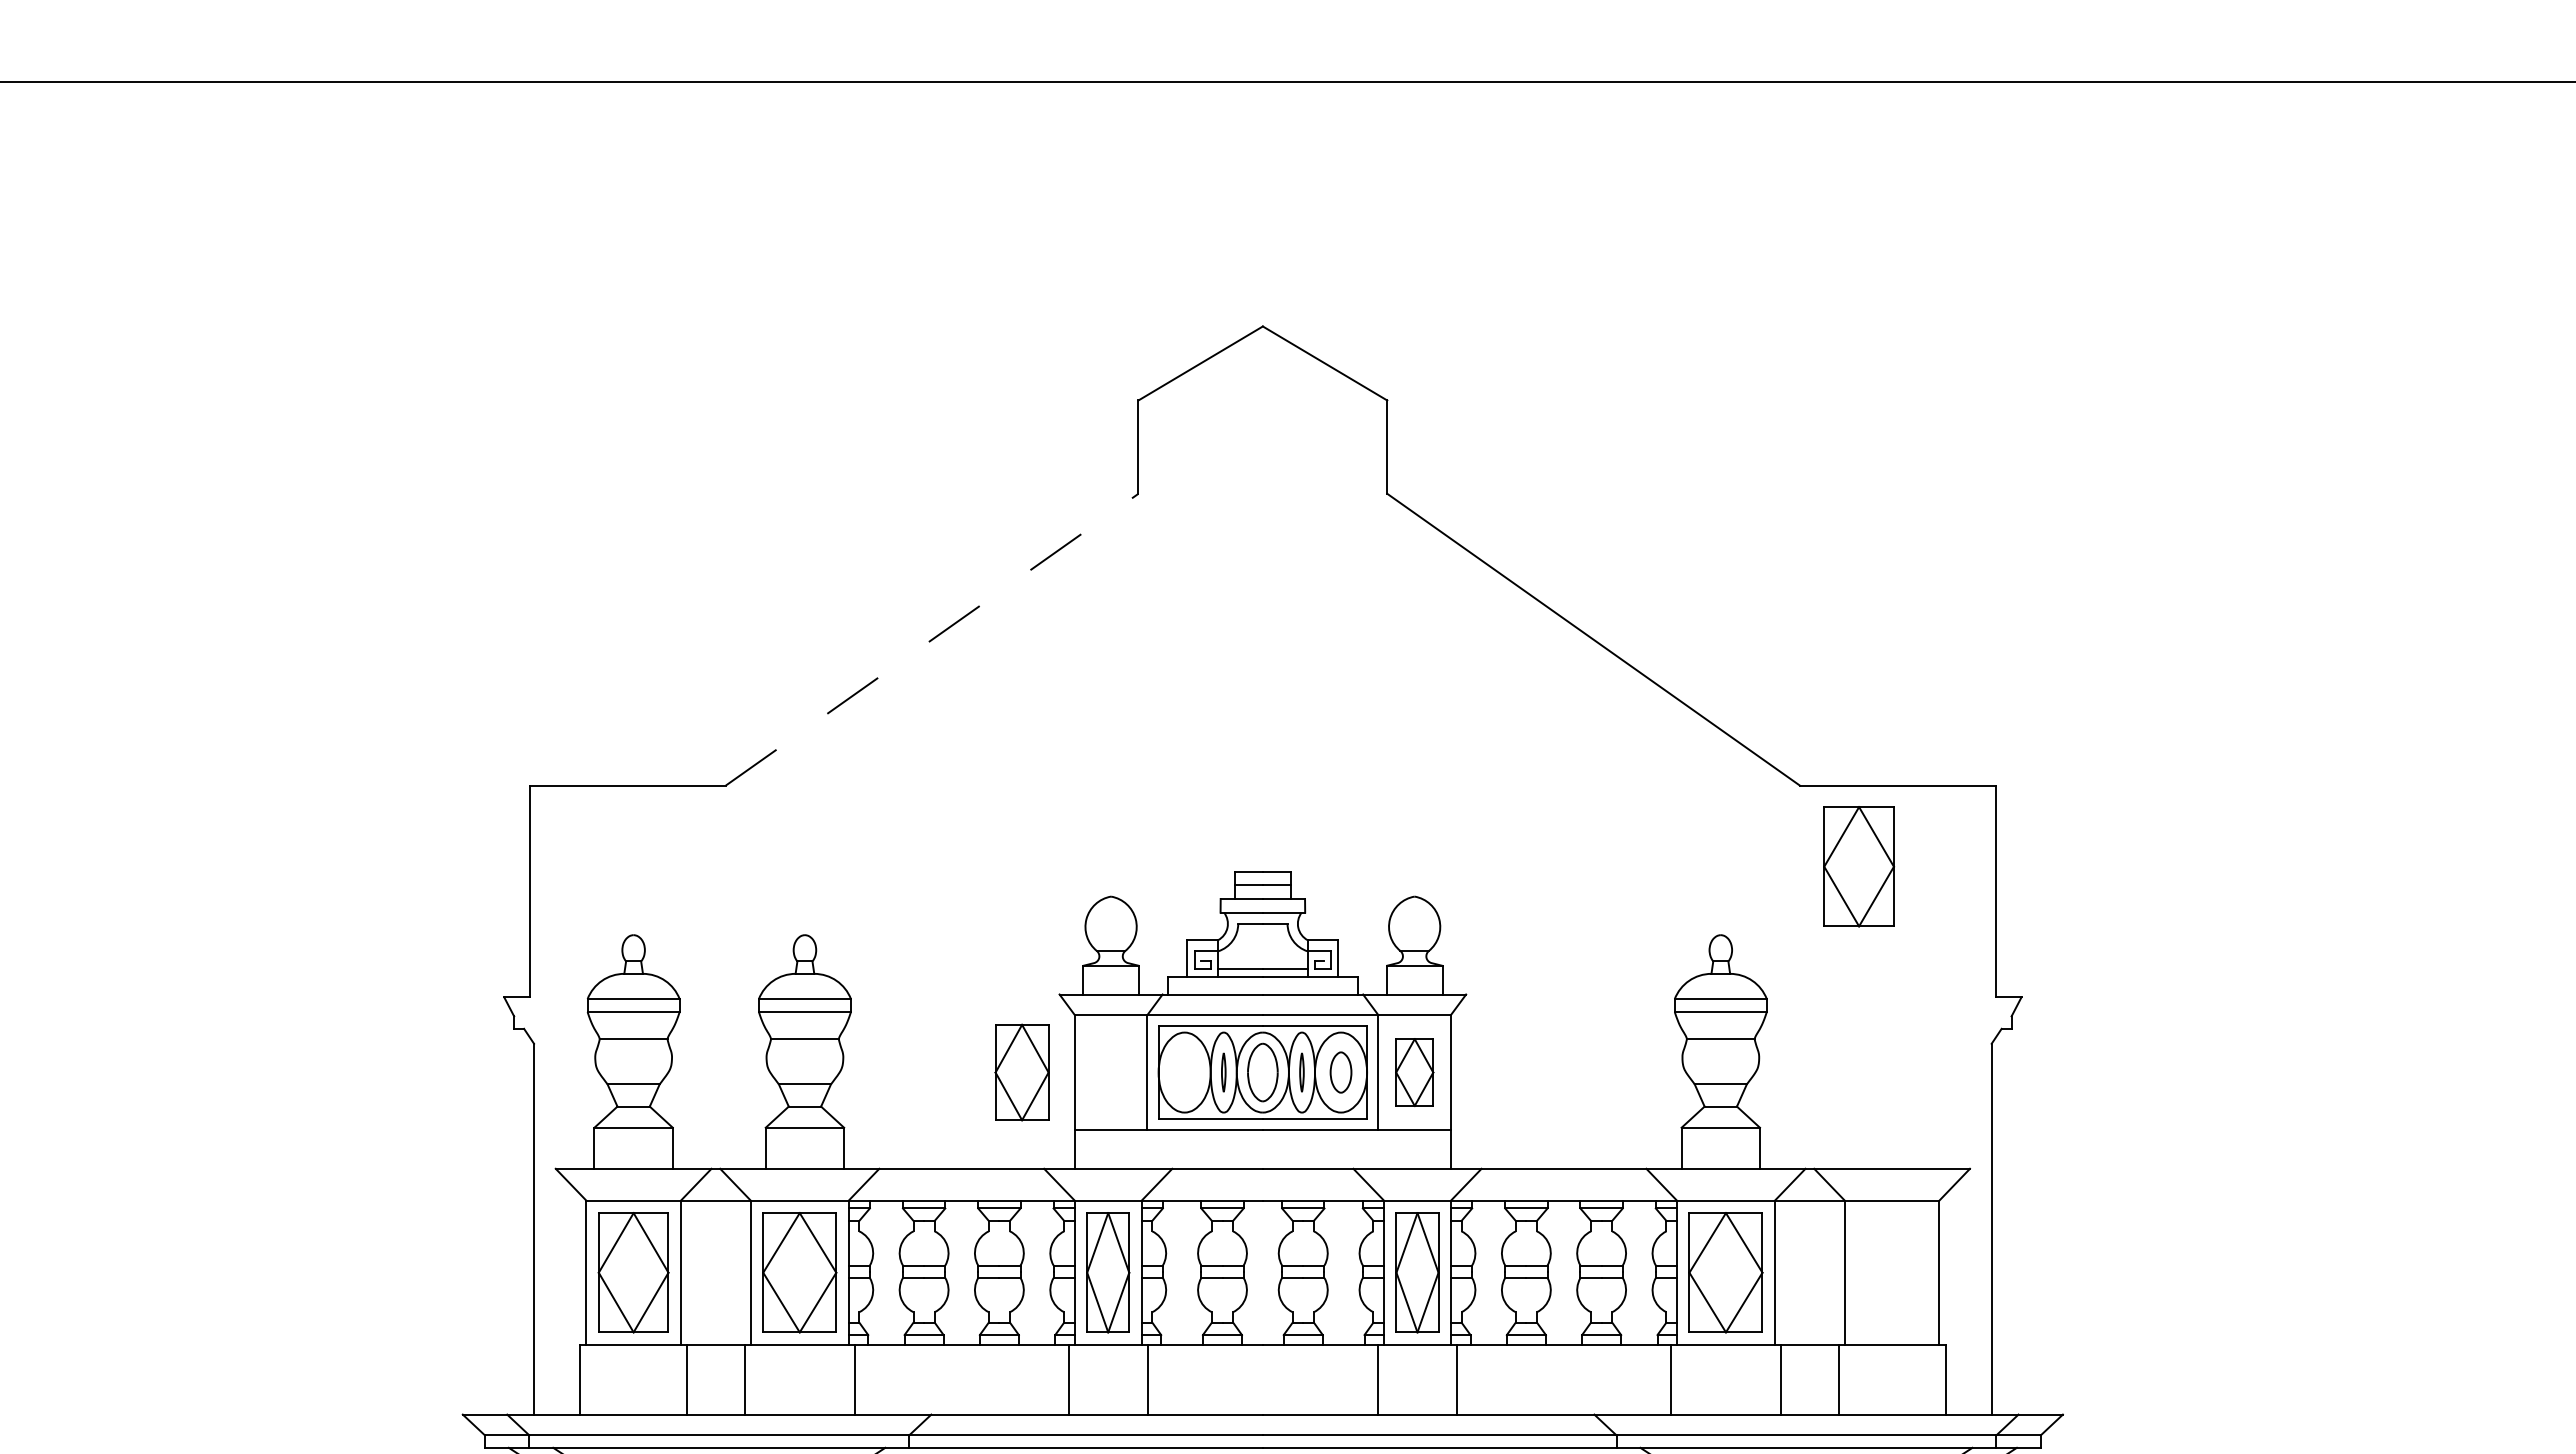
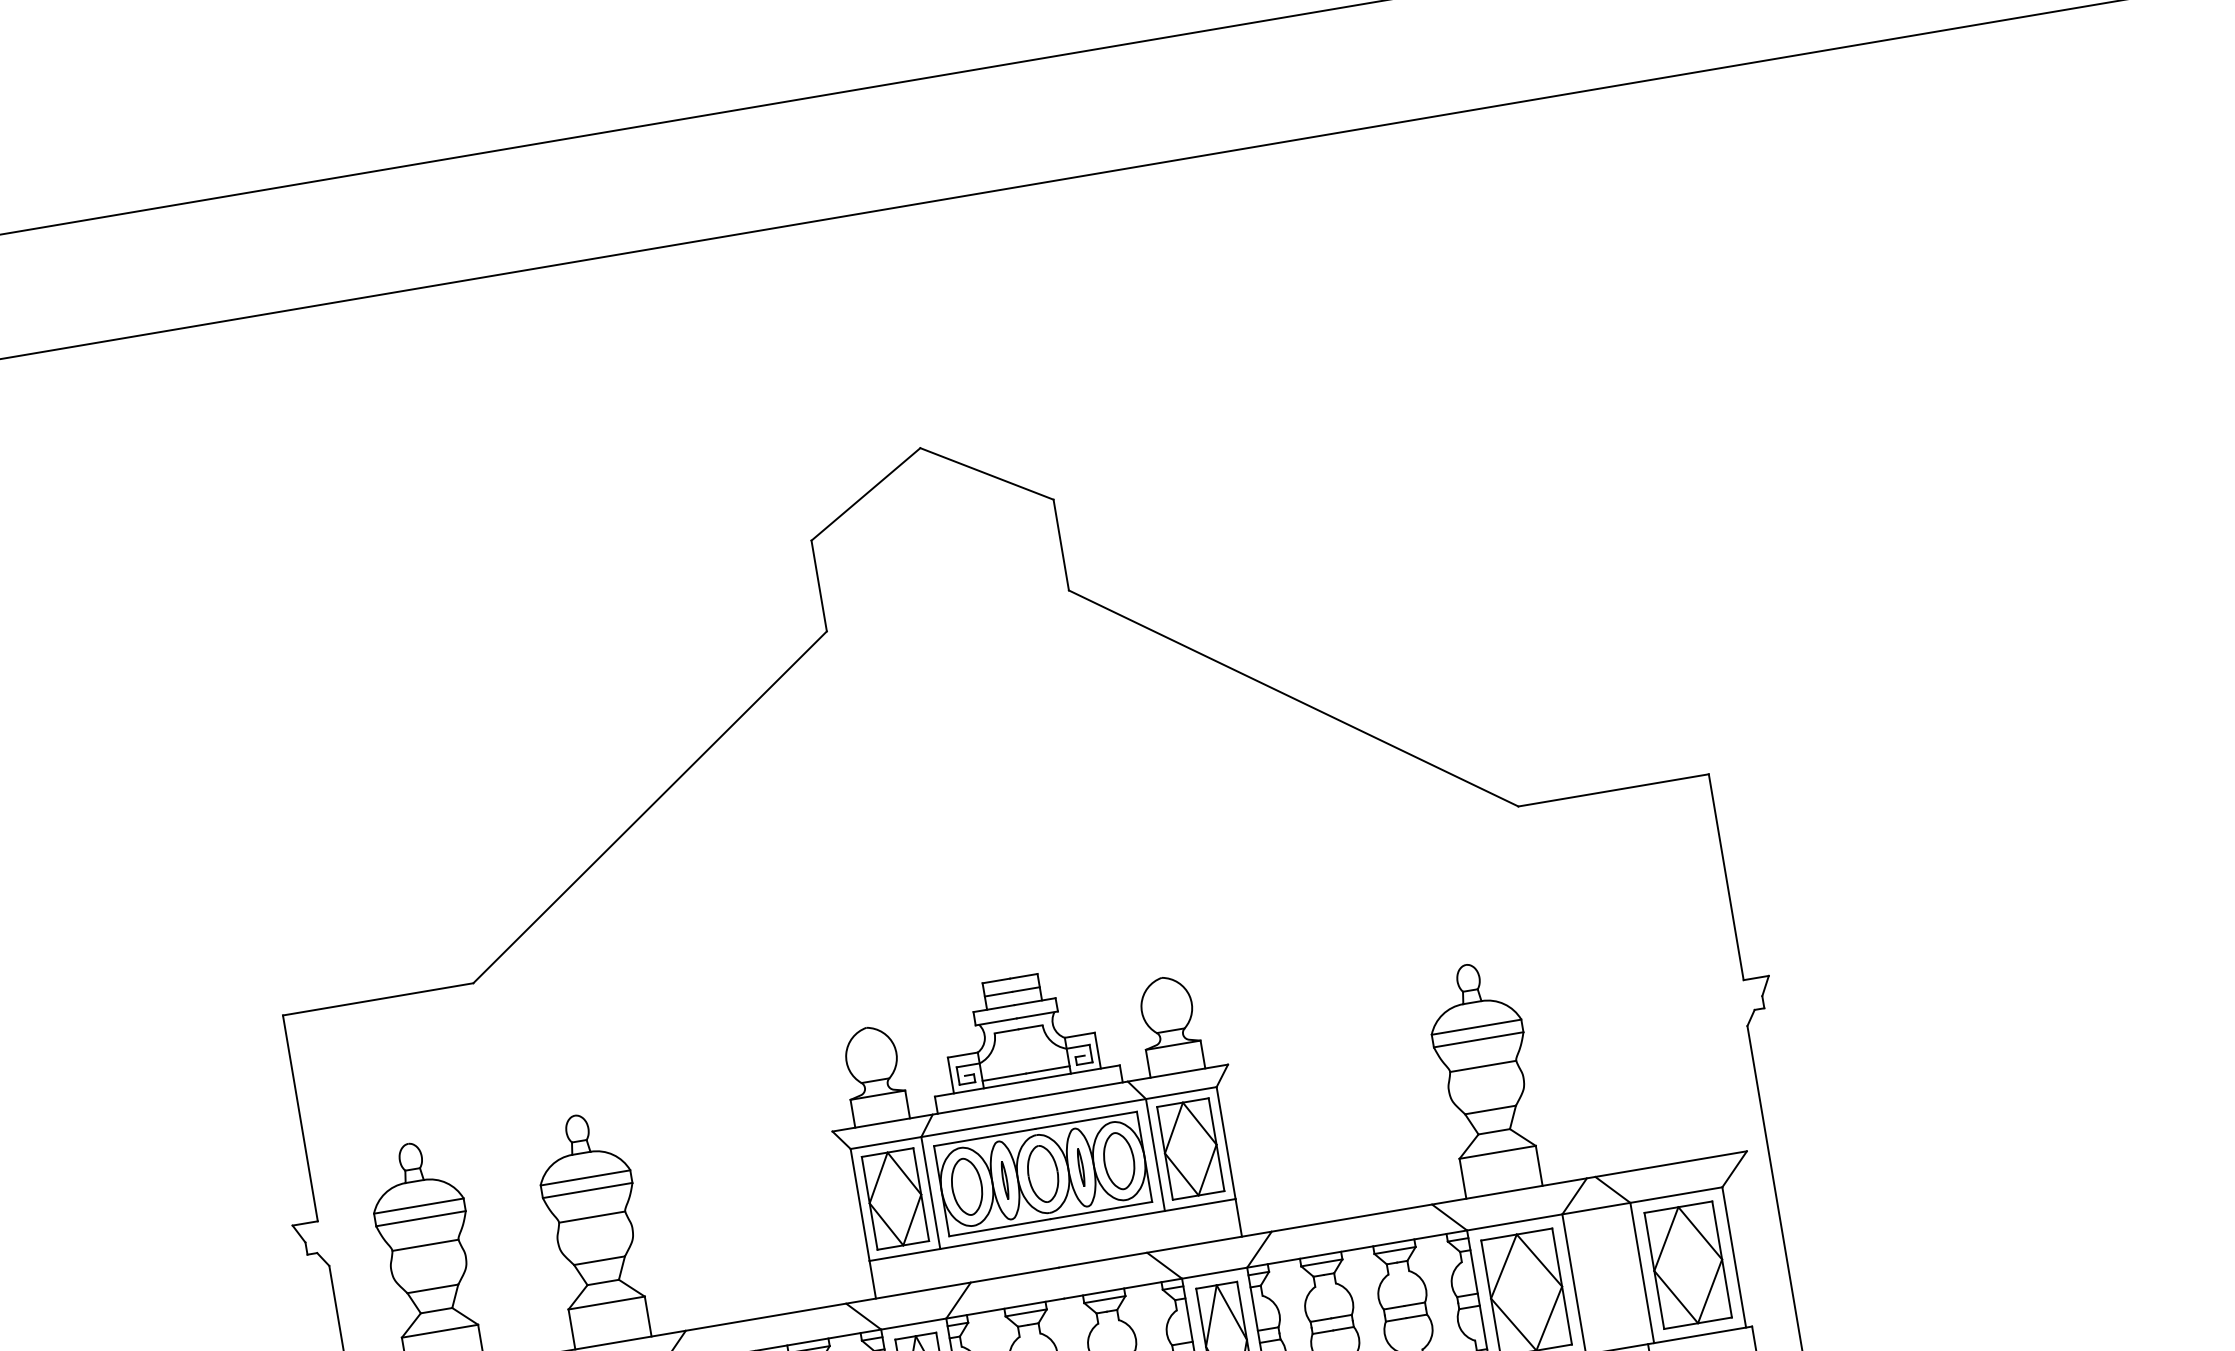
line: (932, 639) -> (650, 807), dashed -> solid
part: (1859, 866) -> (1688, 1264), moved
part: (1021, 1072) -> (894, 1199), moved
part: (1184, 1072) -> (966, 1186), added
part: (1340, 1072) -> (1118, 1161), size x1.43
part: (1414, 1072) -> (1190, 1148), size x1.43

